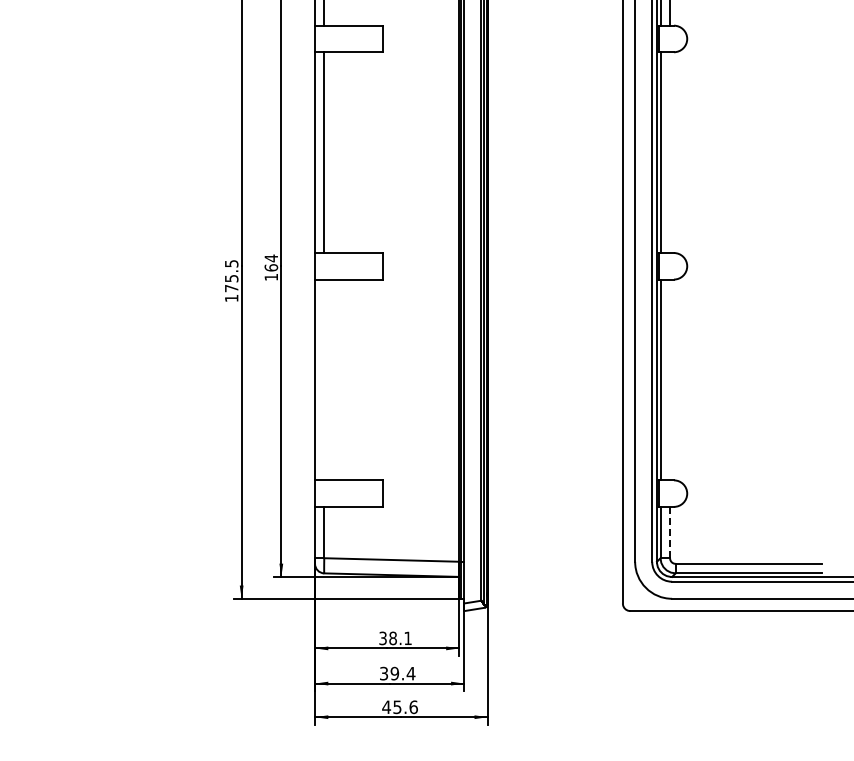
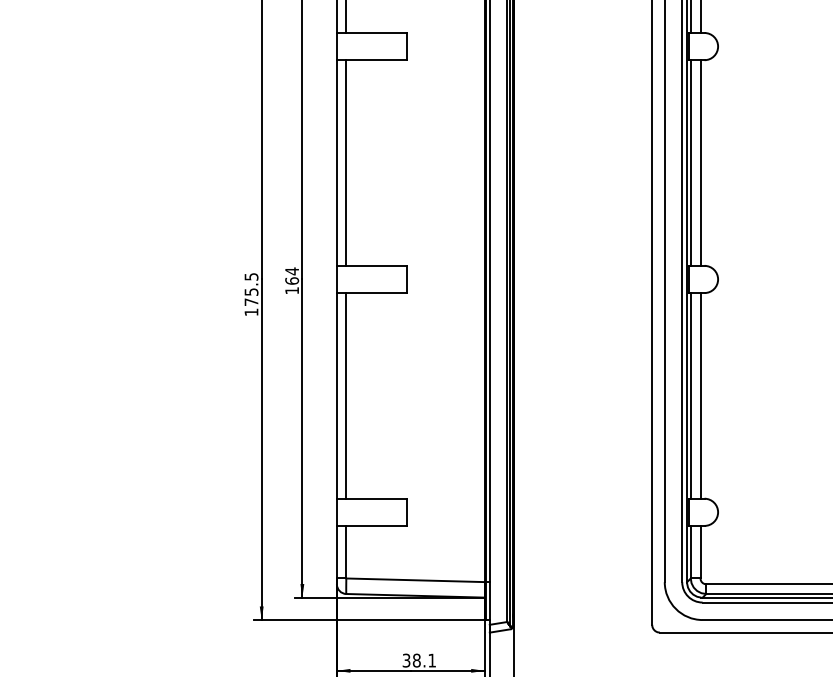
line: (670, 152) -> (700, 162), added
line: (324, 379) -> (346, 395), added
line: (670, 379) -> (700, 395), added
line: (670, 532) -> (700, 552), dashed -> solid

